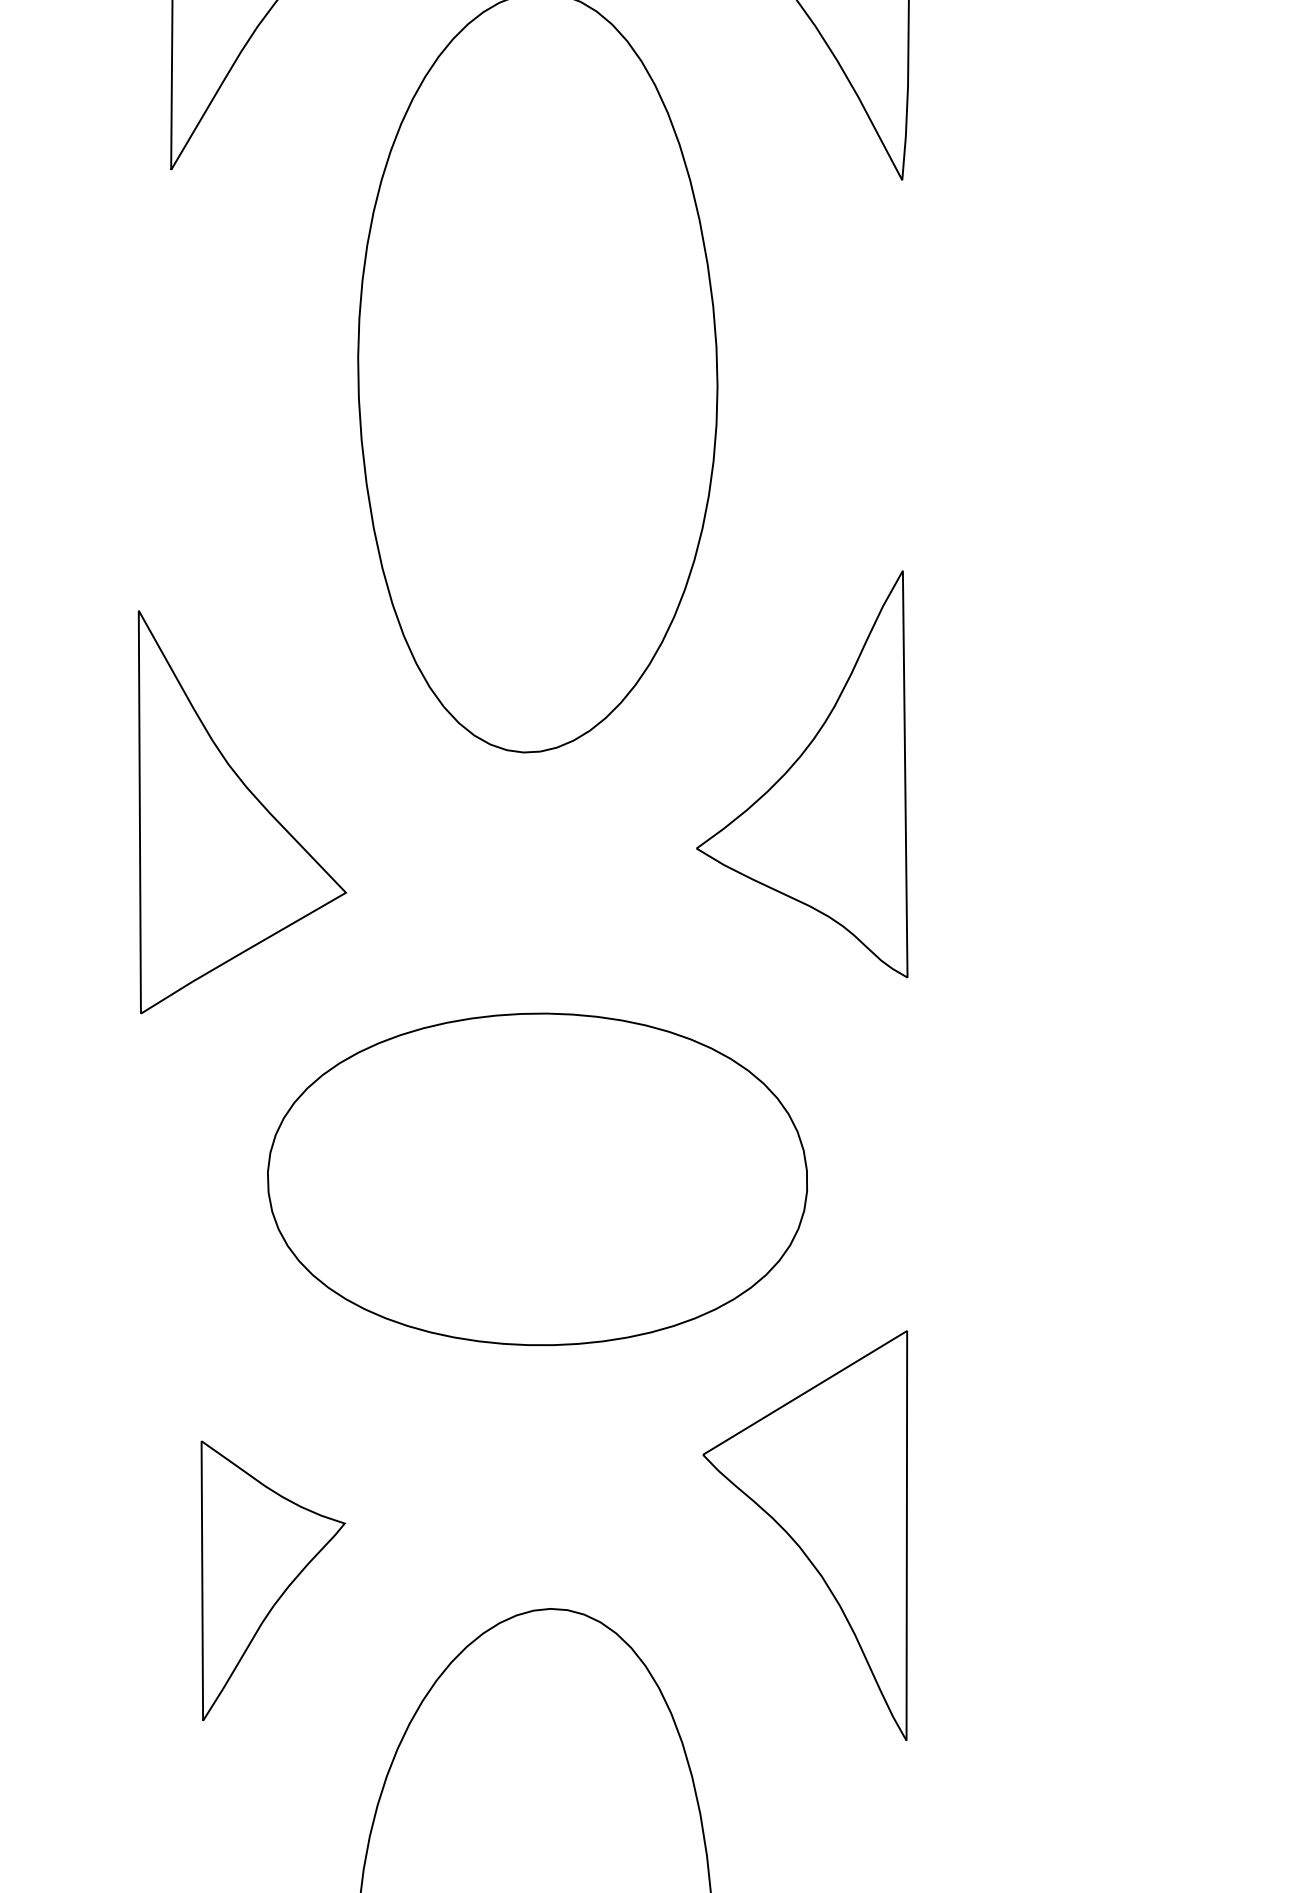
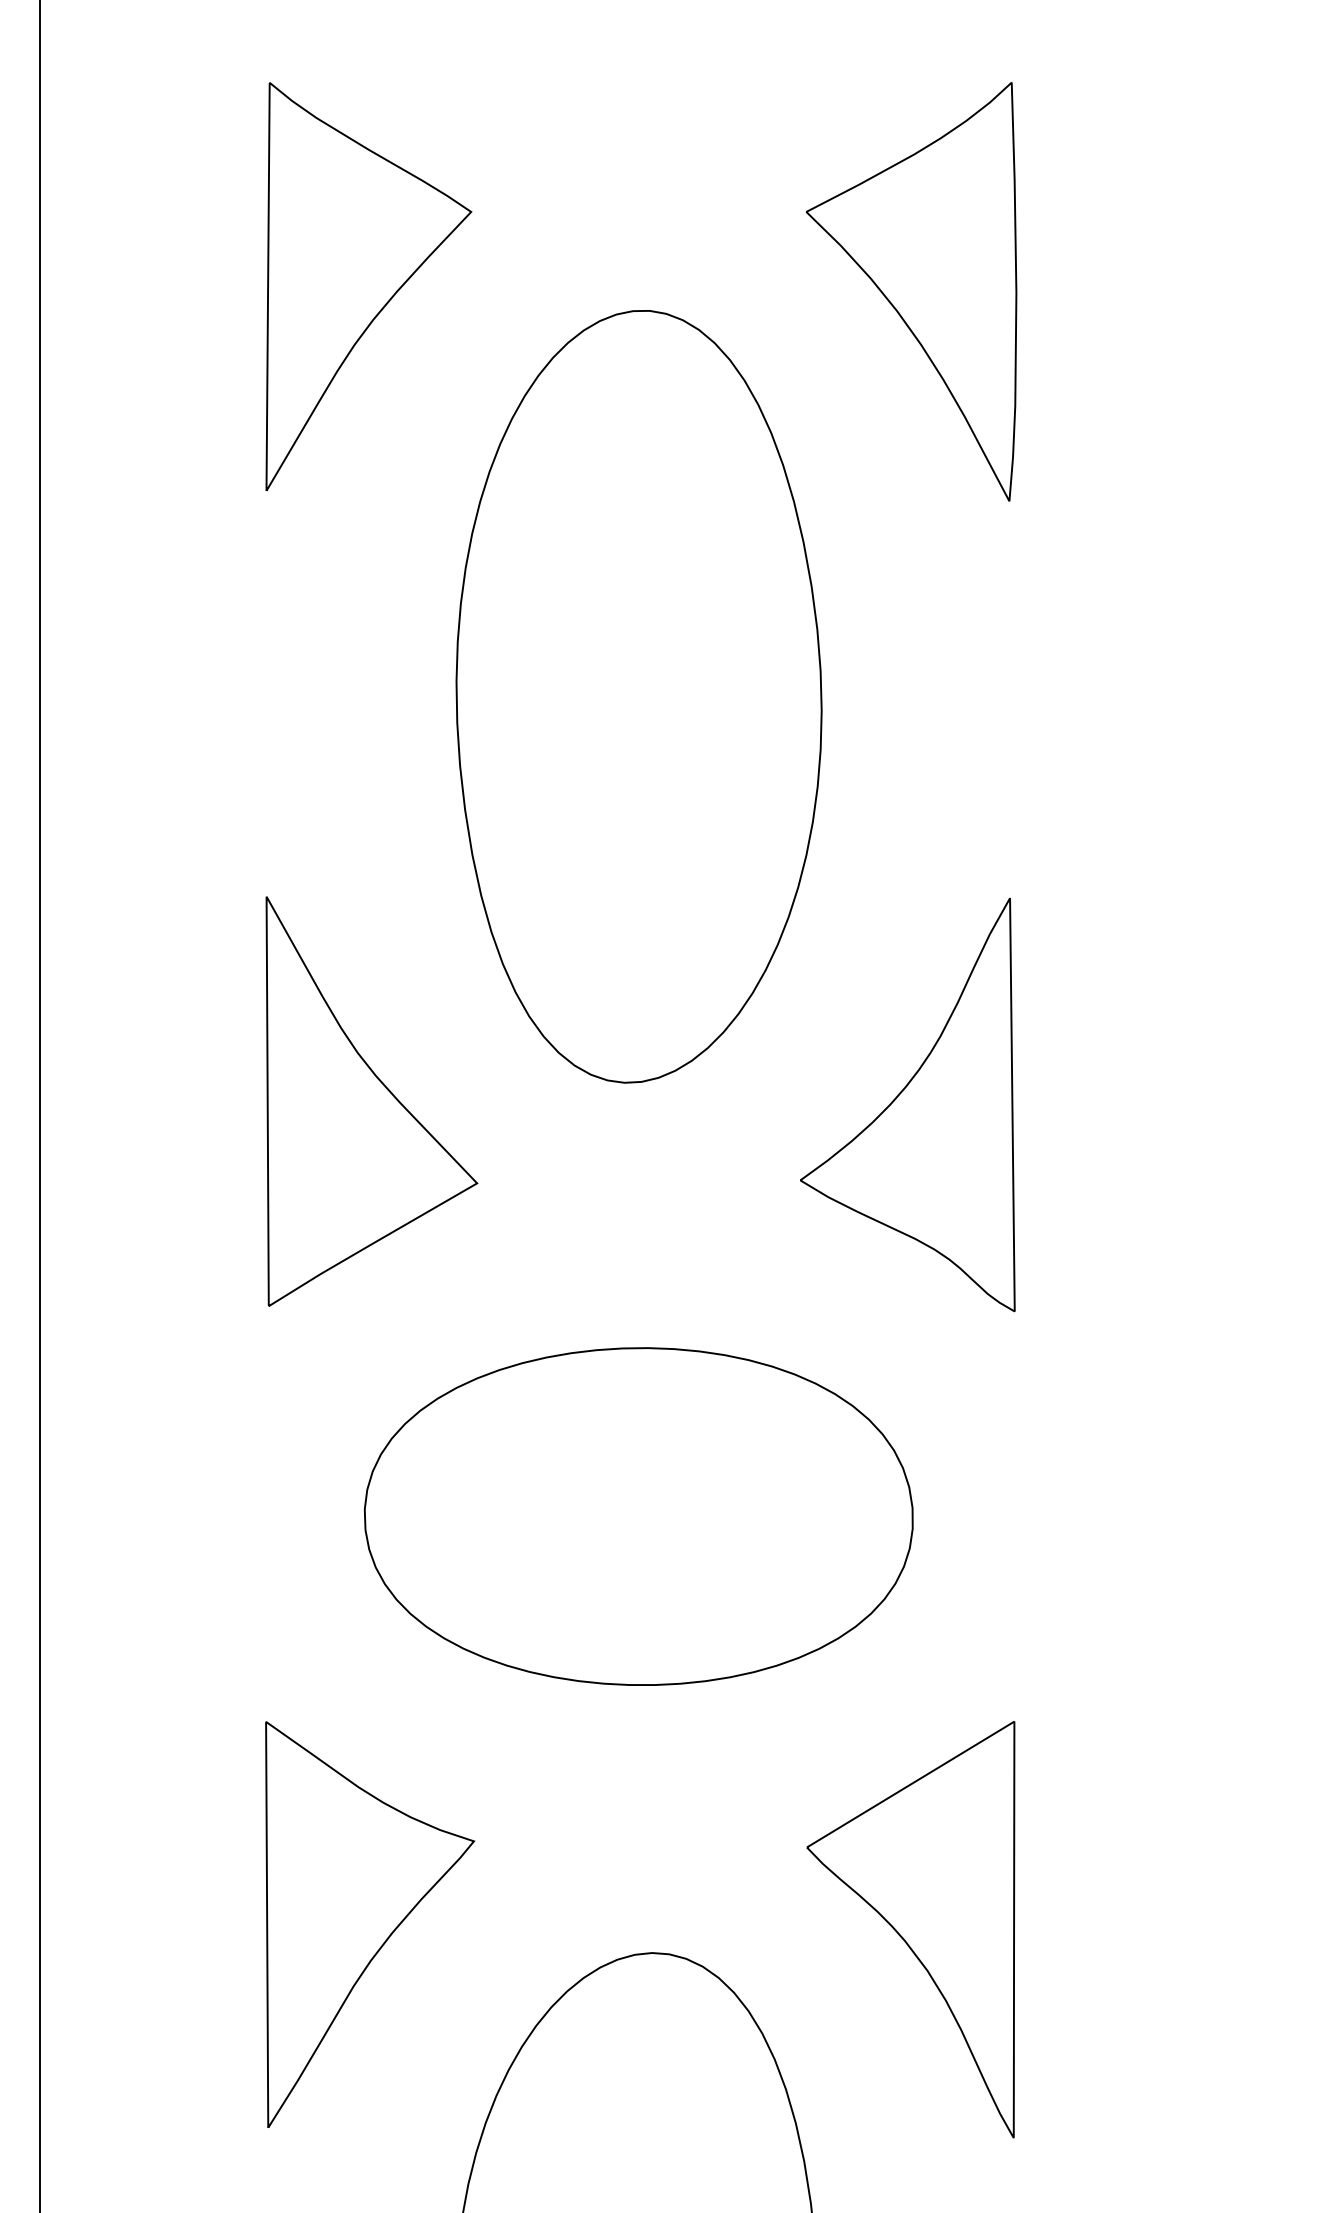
part: (242, 812) -> (371, 1101), moved
part: (804, 1535) -> (910, 1929), moved
part: (273, 1580) -> (370, 1924), size x1.43

